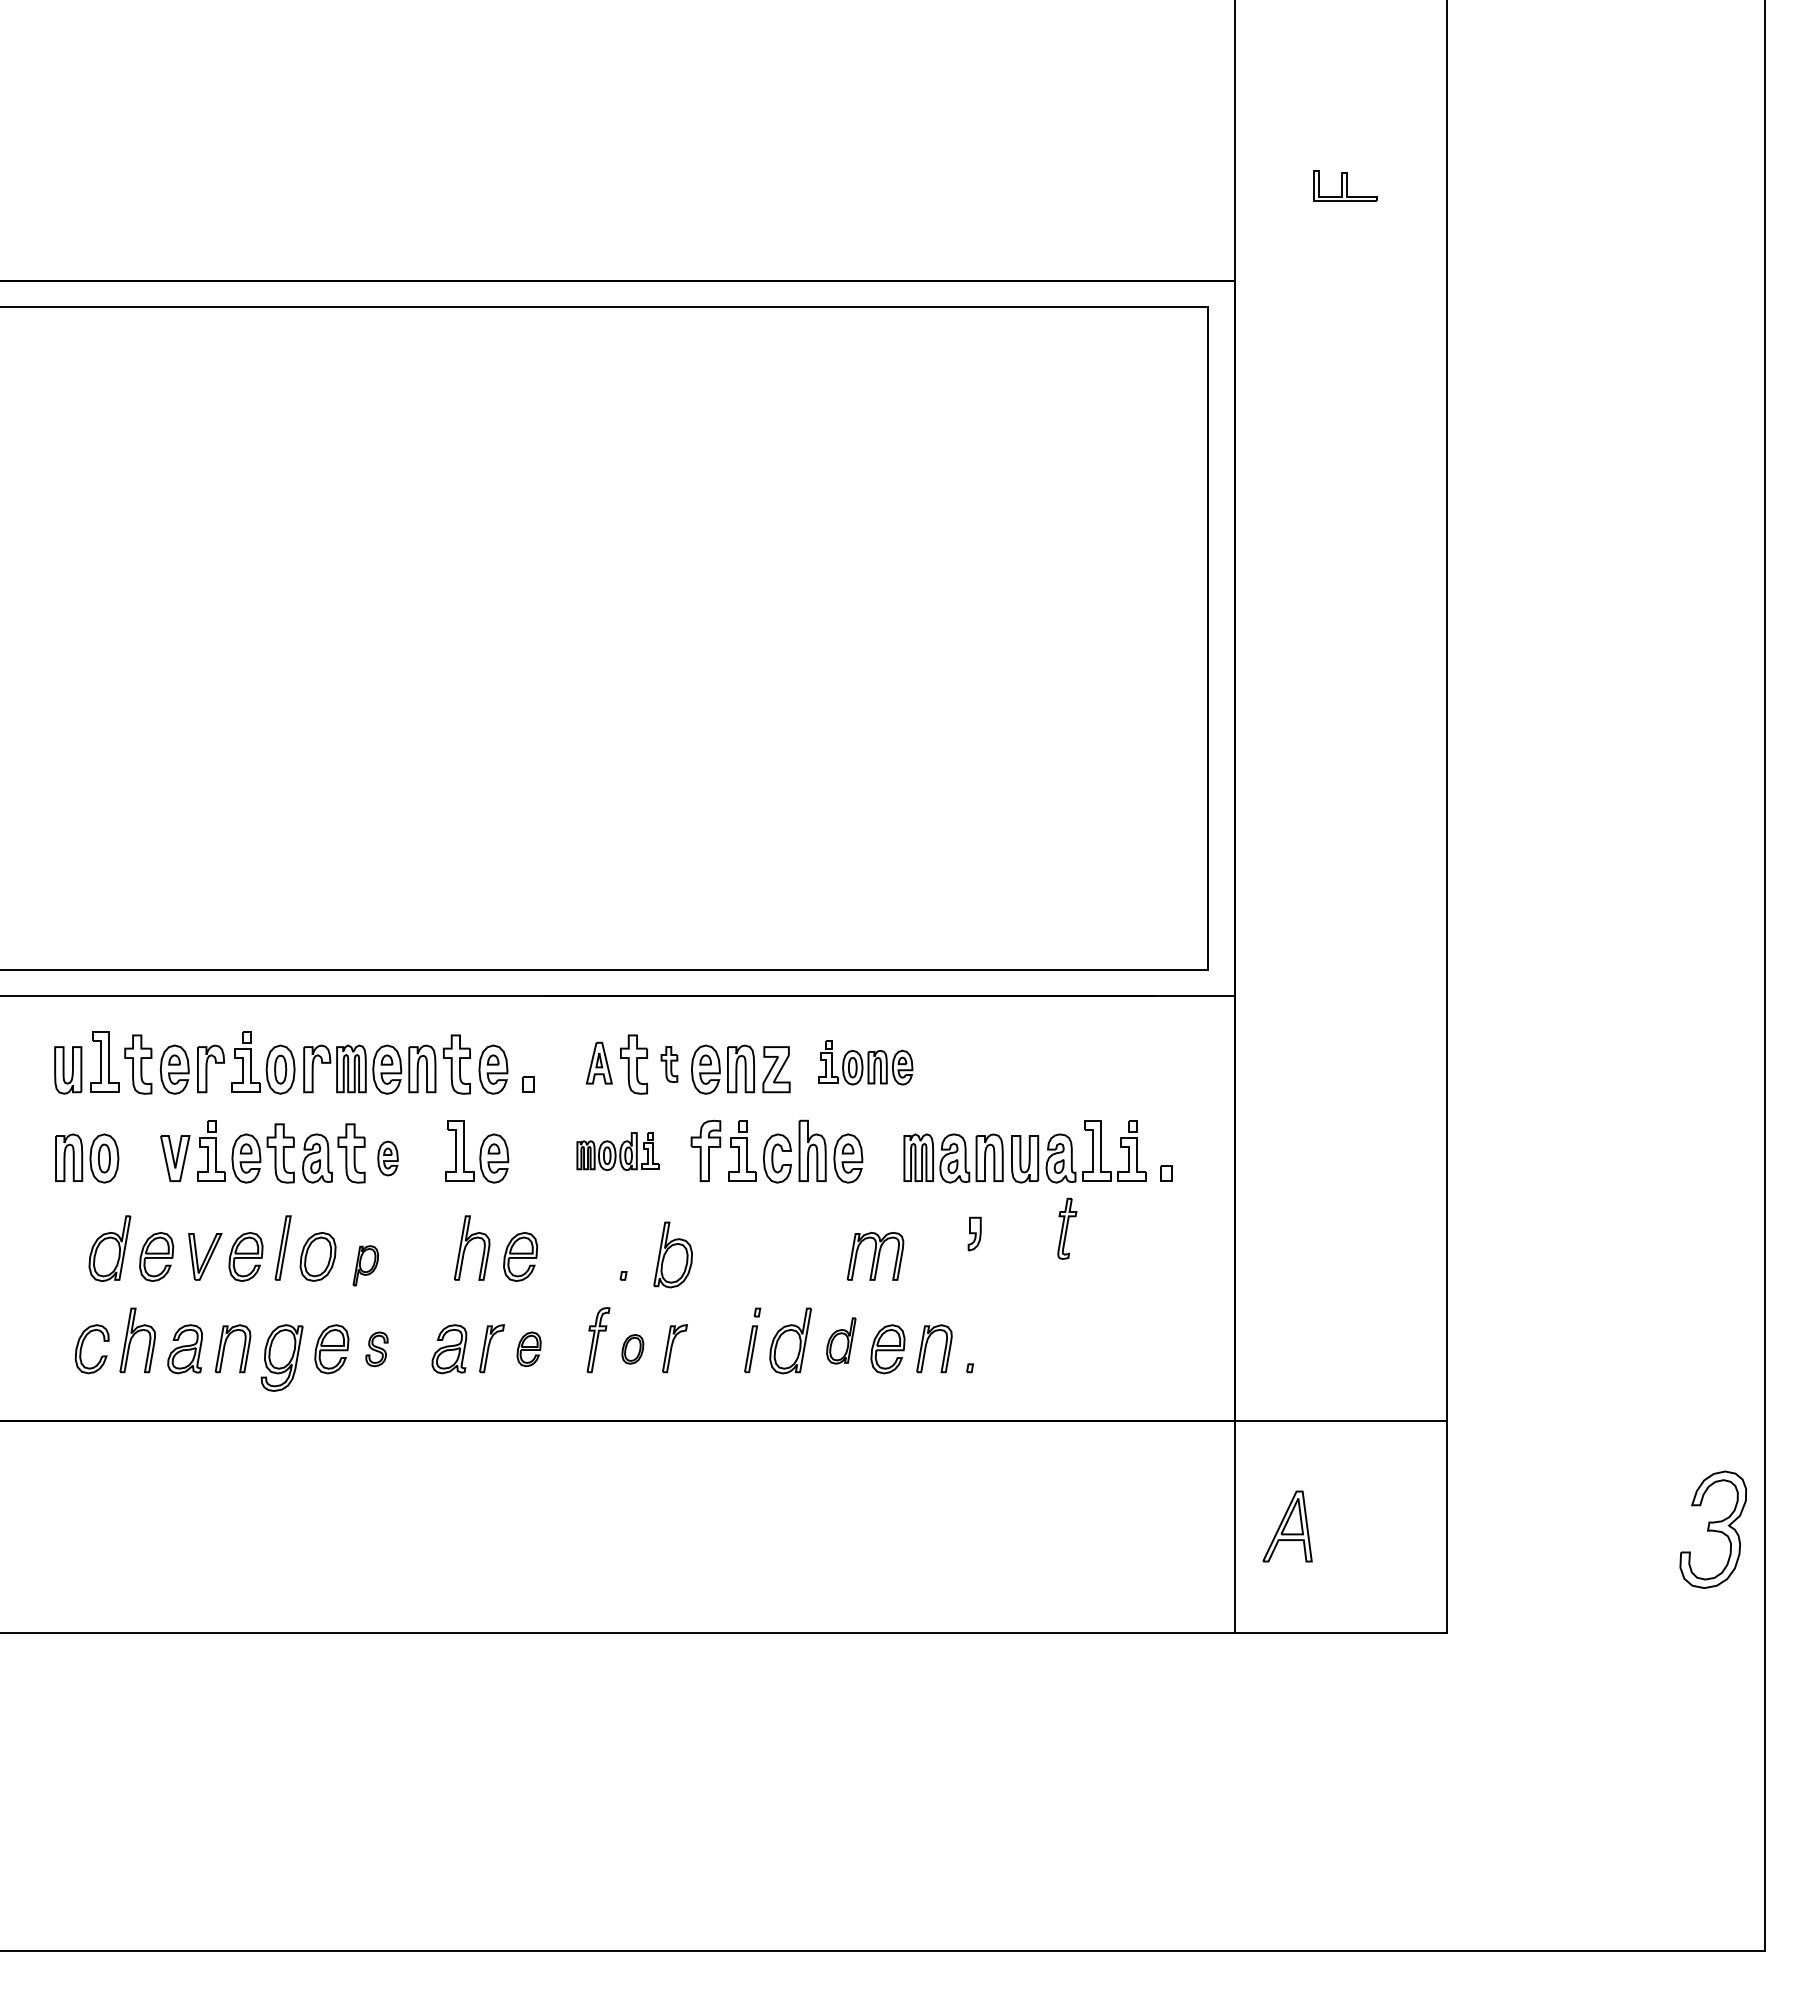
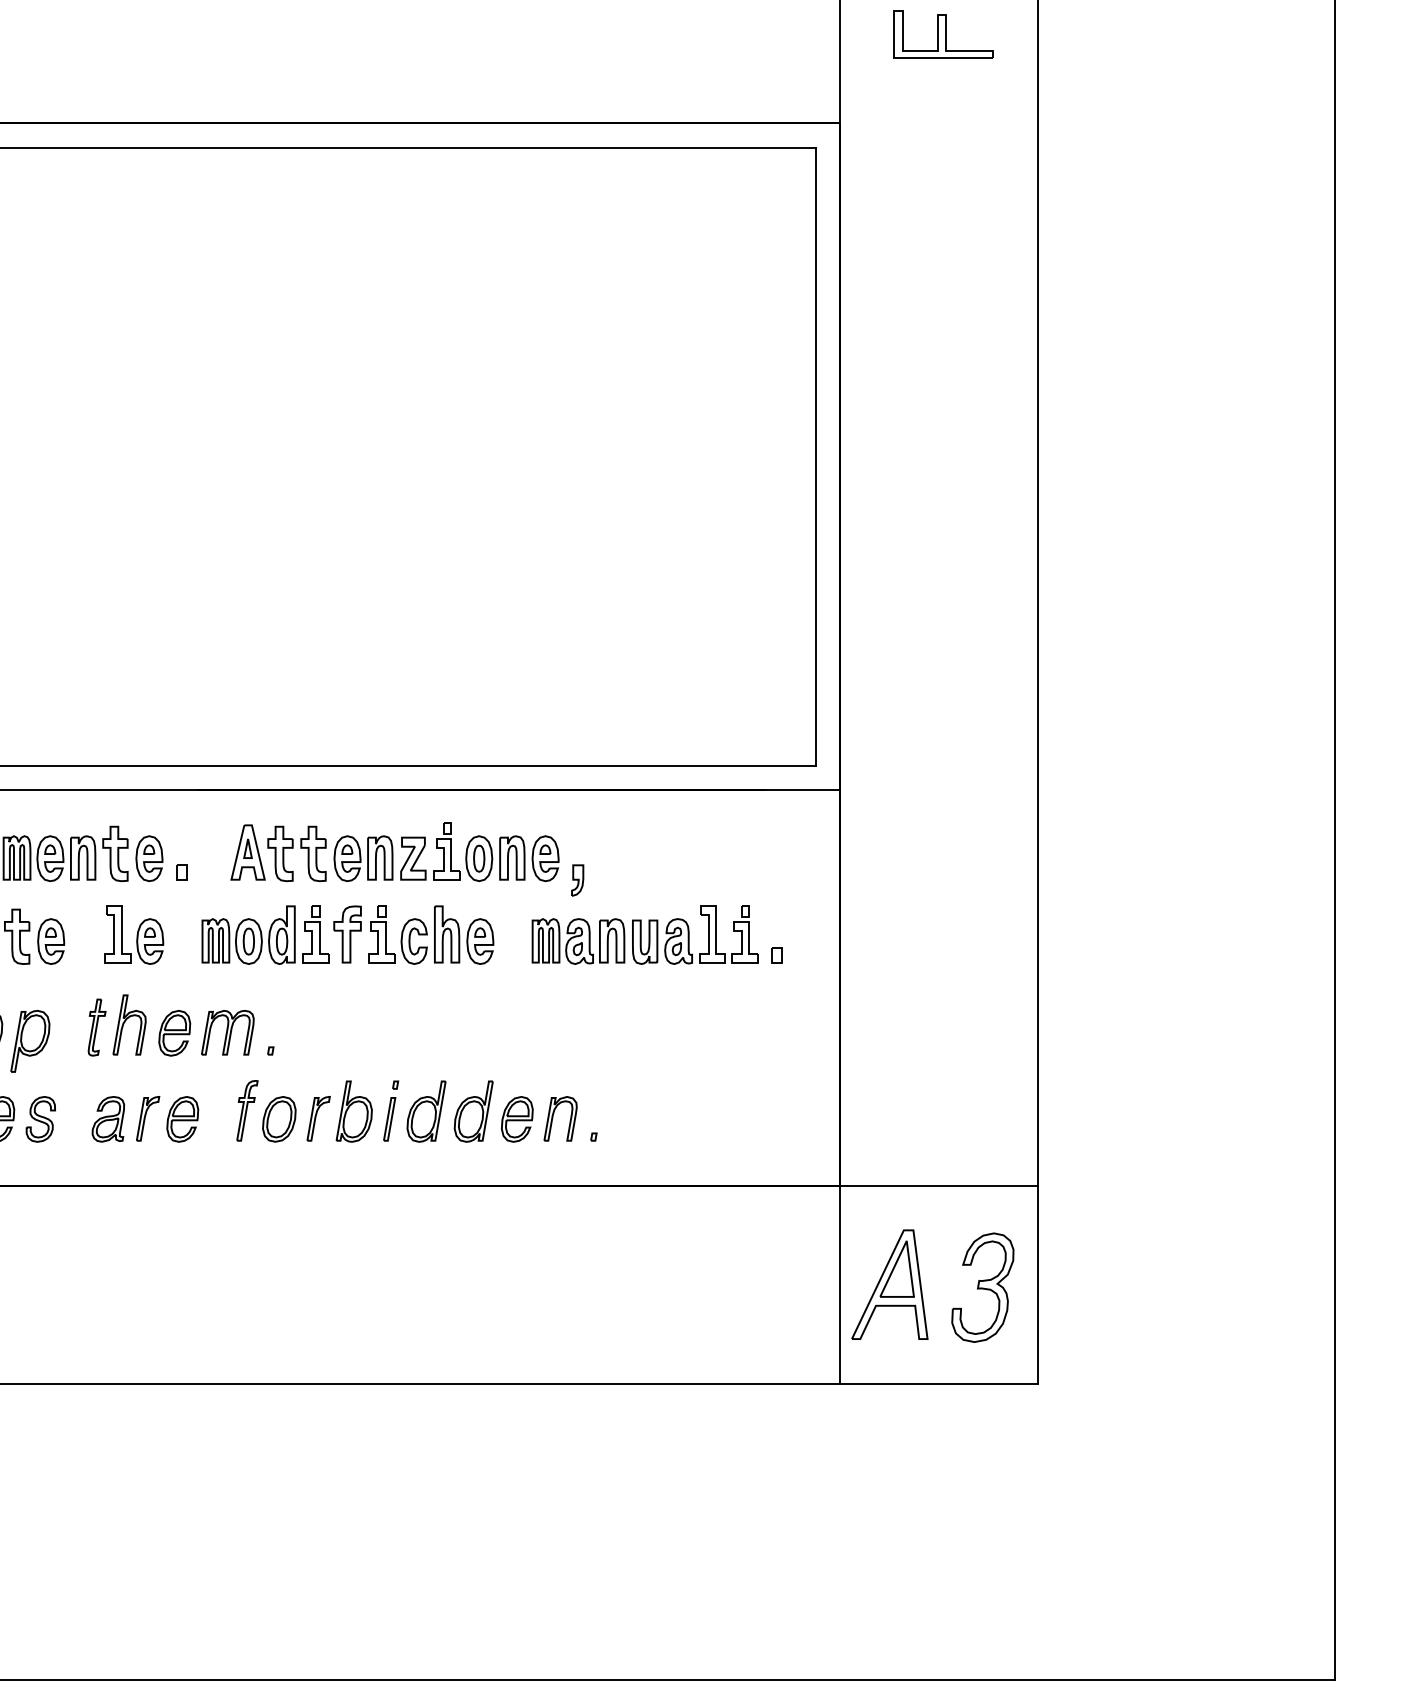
part: (1345, 185) -> (943, 34), size x1.67
part: (865, 1062) -> (496, 851), size x1.43
part: (599, 1063) -> (248, 852), size x1.43
part: (669, 1064) -> (313, 853), size x1.67
part: (617, 1151) -> (265, 934), size x1.67
part: (387, 1158) -> (50, 941), size x1.43
part: (1067, 1228) -> (97, 1027), moved
part: (974, 1233) -> (577, 879), moved
part: (672, 1254) -> (353, 1111), moved
part: (875, 1256) -> (227, 1032), moved
part: (365, 1265) -> (30, 1041), size x1.67
part: (841, 1340) -> (473, 1111), size x1.43
part: (376, 1349) -> (40, 1119), size x1.43
part: (528, 1349) -> (182, 1119), size x1.43
part: (632, 1349) -> (279, 1119), size x1.67
part: (1287, 1526) -> (889, 1284), size x1.67
part: (1712, 1529) -> (982, 1287), moved

